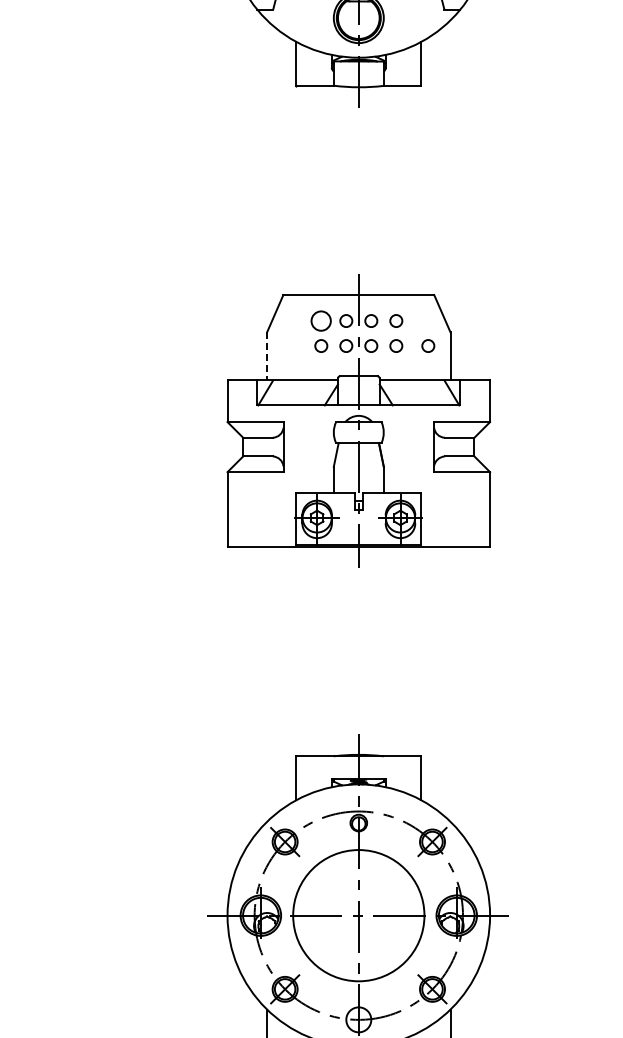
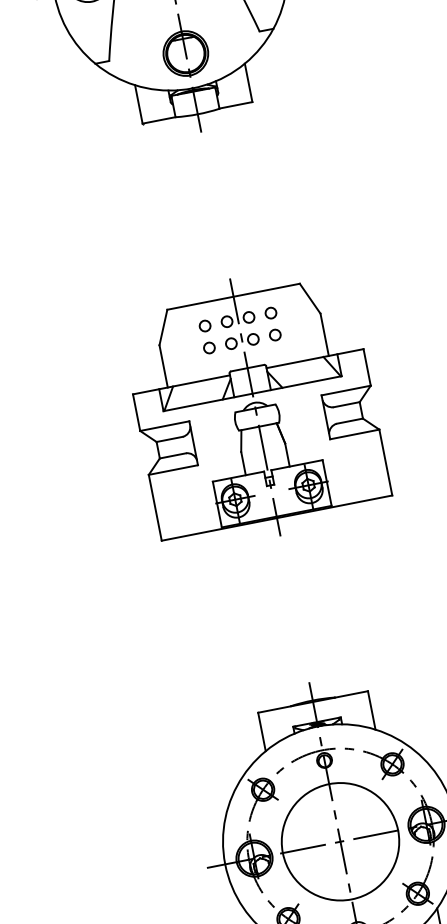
circle: (321, 320) -> (205, 325), size x0.62
circle: (428, 345) -> (303, 329), removed
line: (267, 356) -> (163, 366), dashed -> solid

